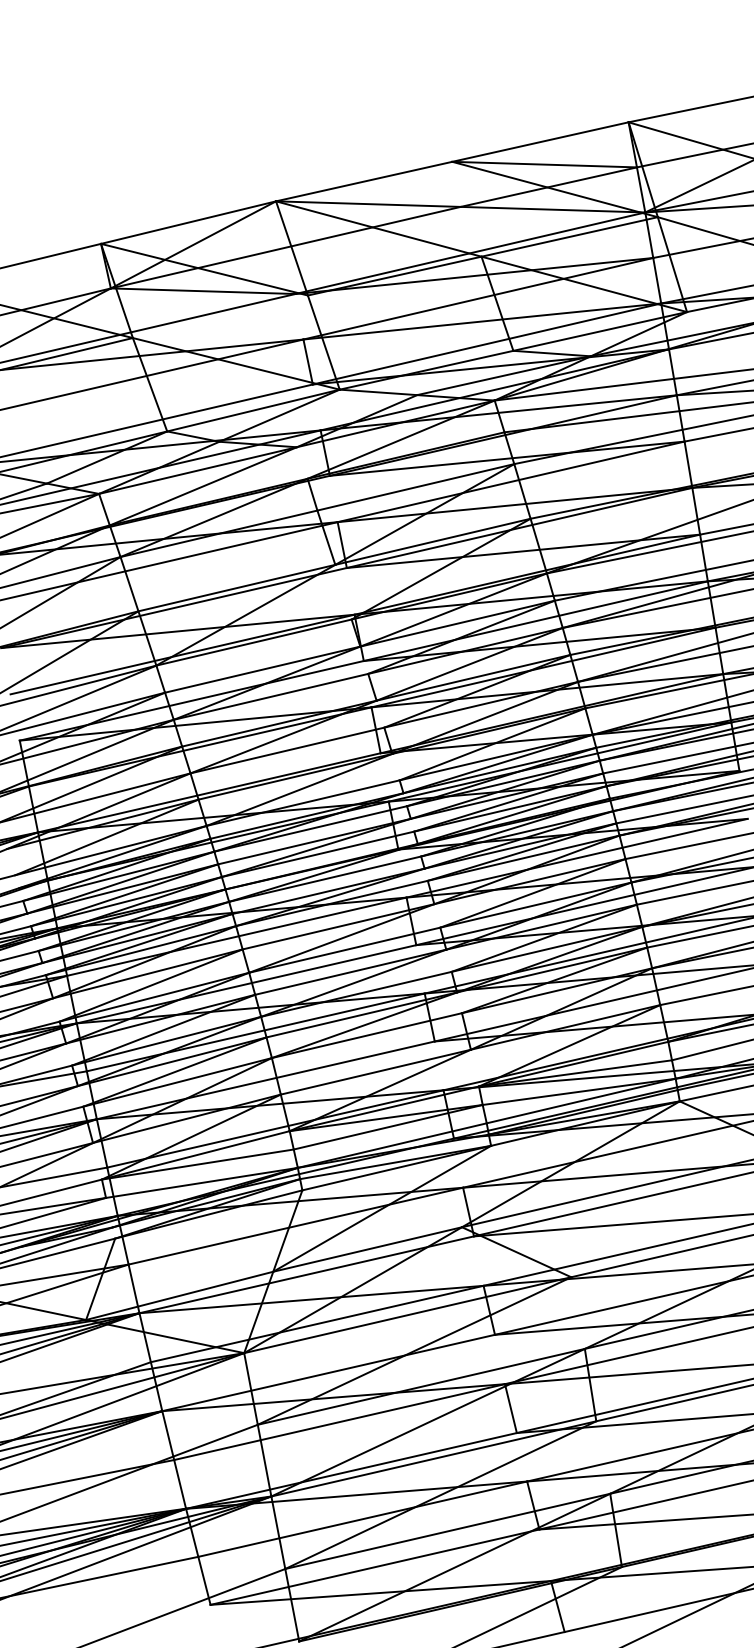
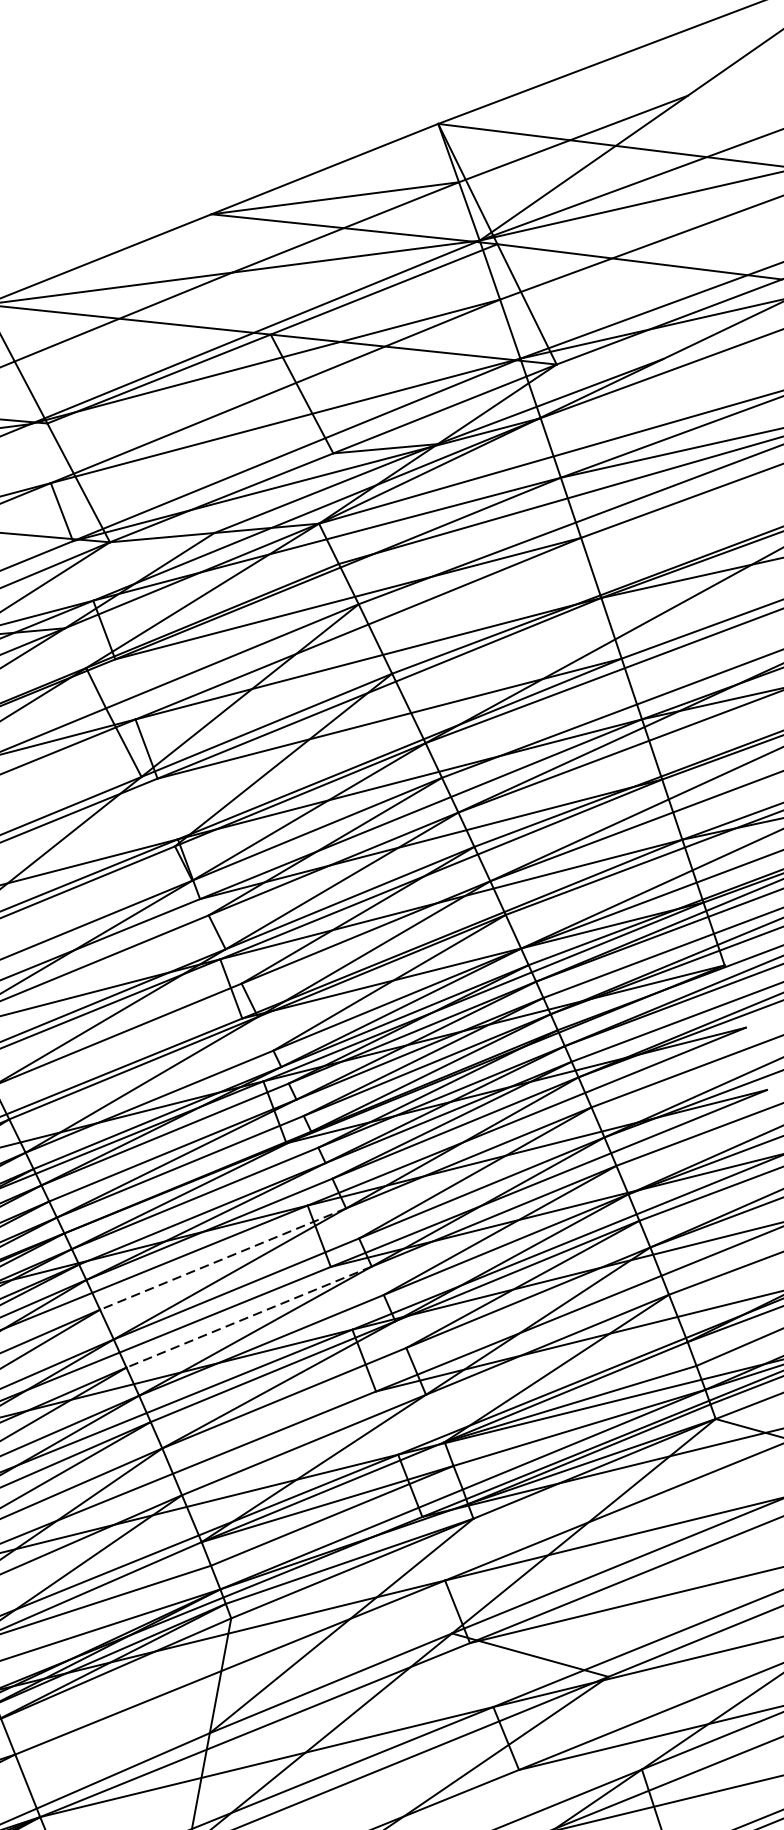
line: (338, 926) -> (223, 1258), solid -> dashed
line: (350, 972) -> (248, 1317), solid -> dashed

